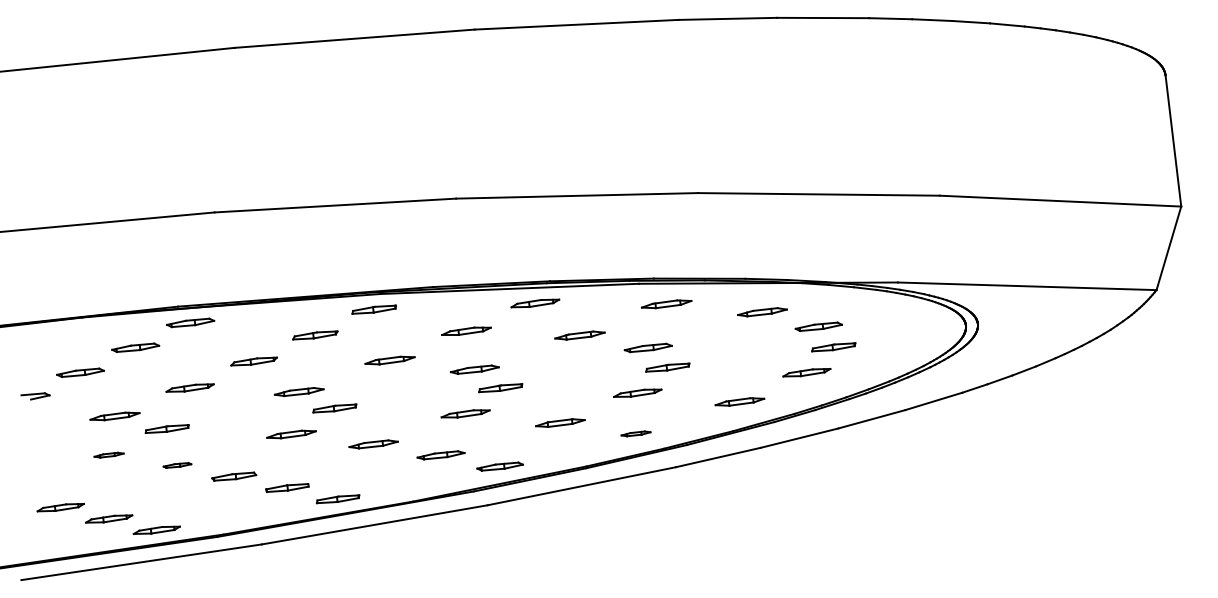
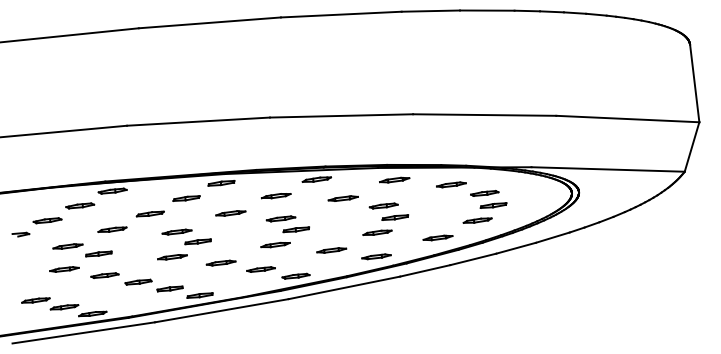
part: (636, 433) -> (376, 256), size x1.67
part: (109, 455) -> (64, 269), size x1.67
part: (176, 465) -> (104, 275), size x1.67

